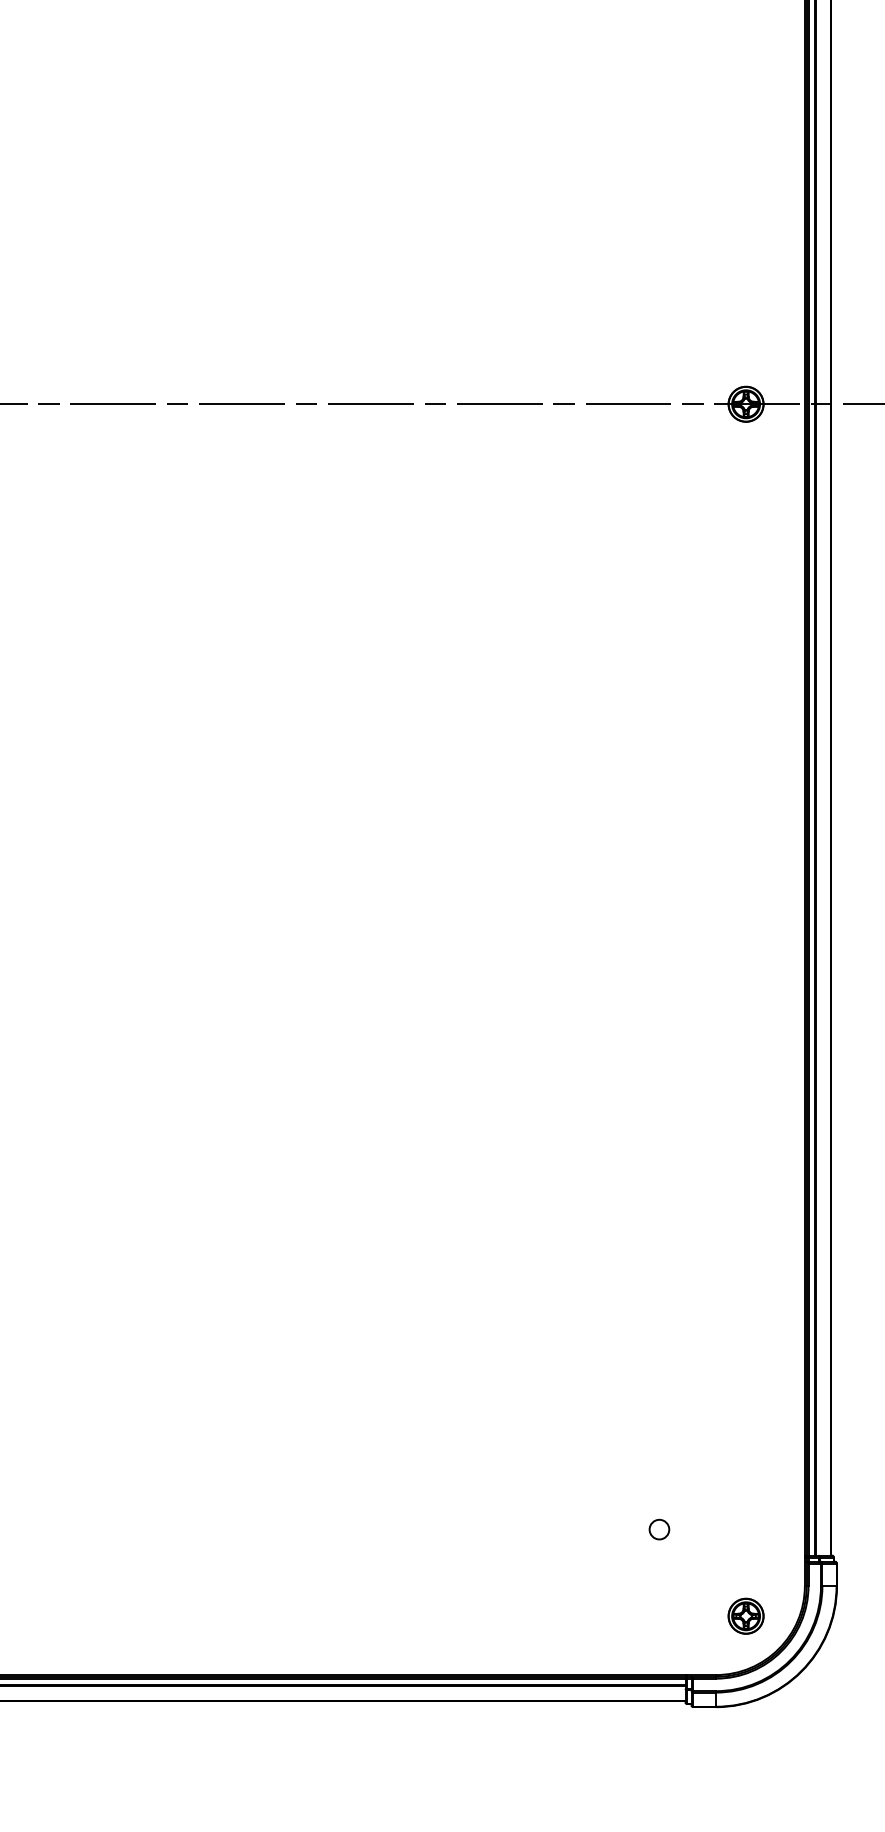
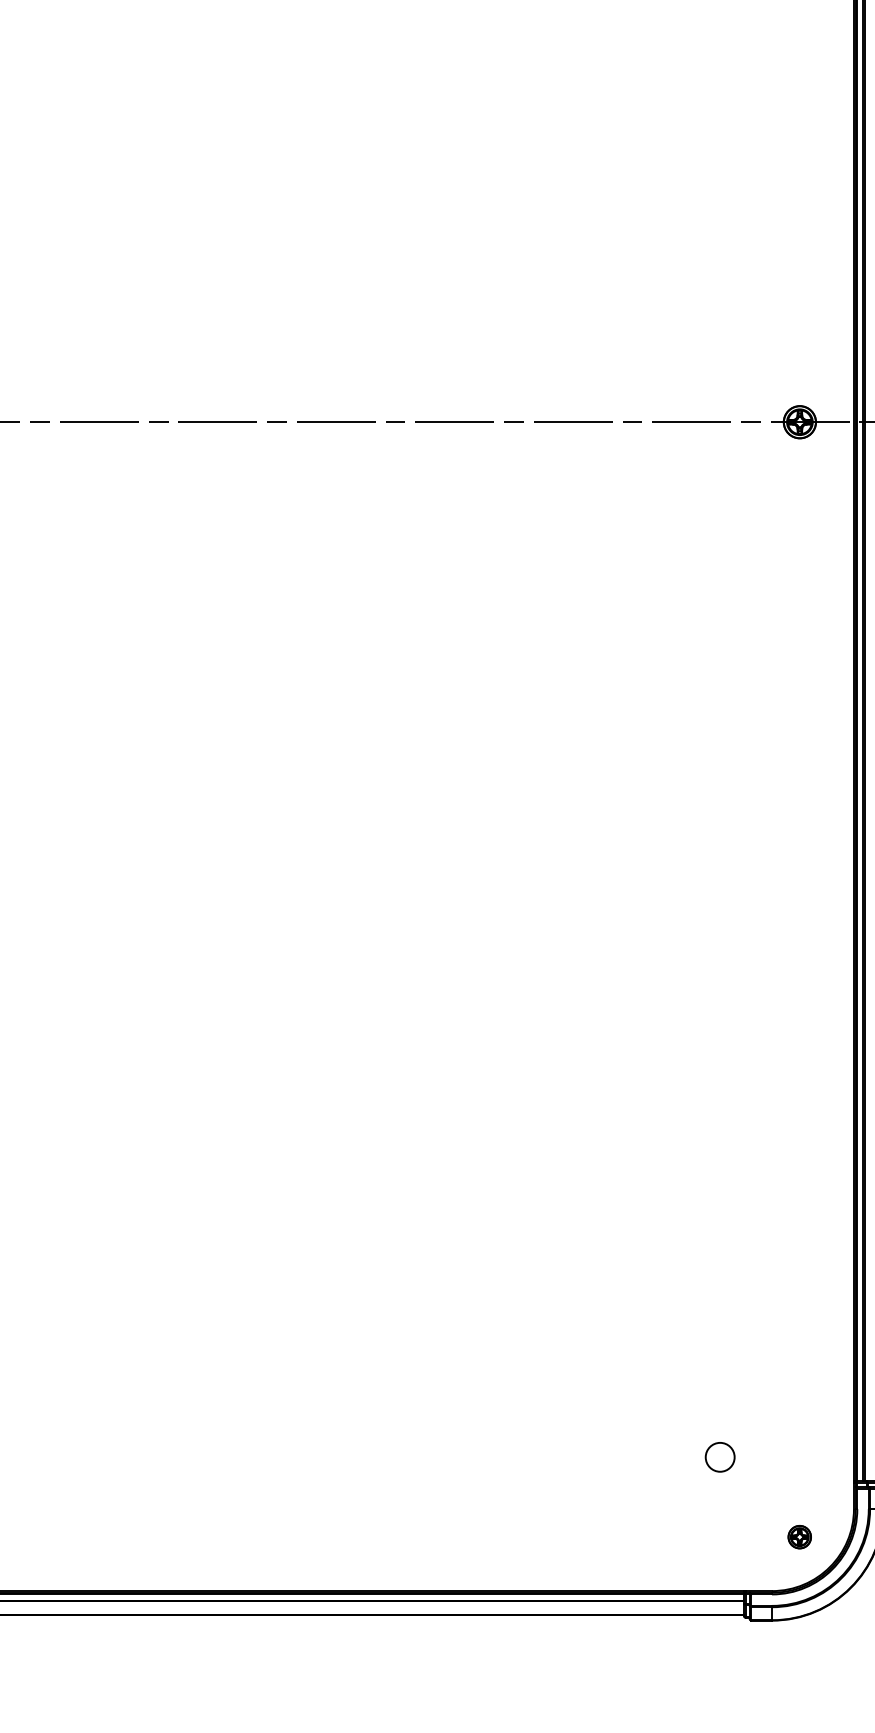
circle: (659, 1529) -> (720, 1457), size x1.6
part: (745, 1616) -> (799, 1537), size x0.7

